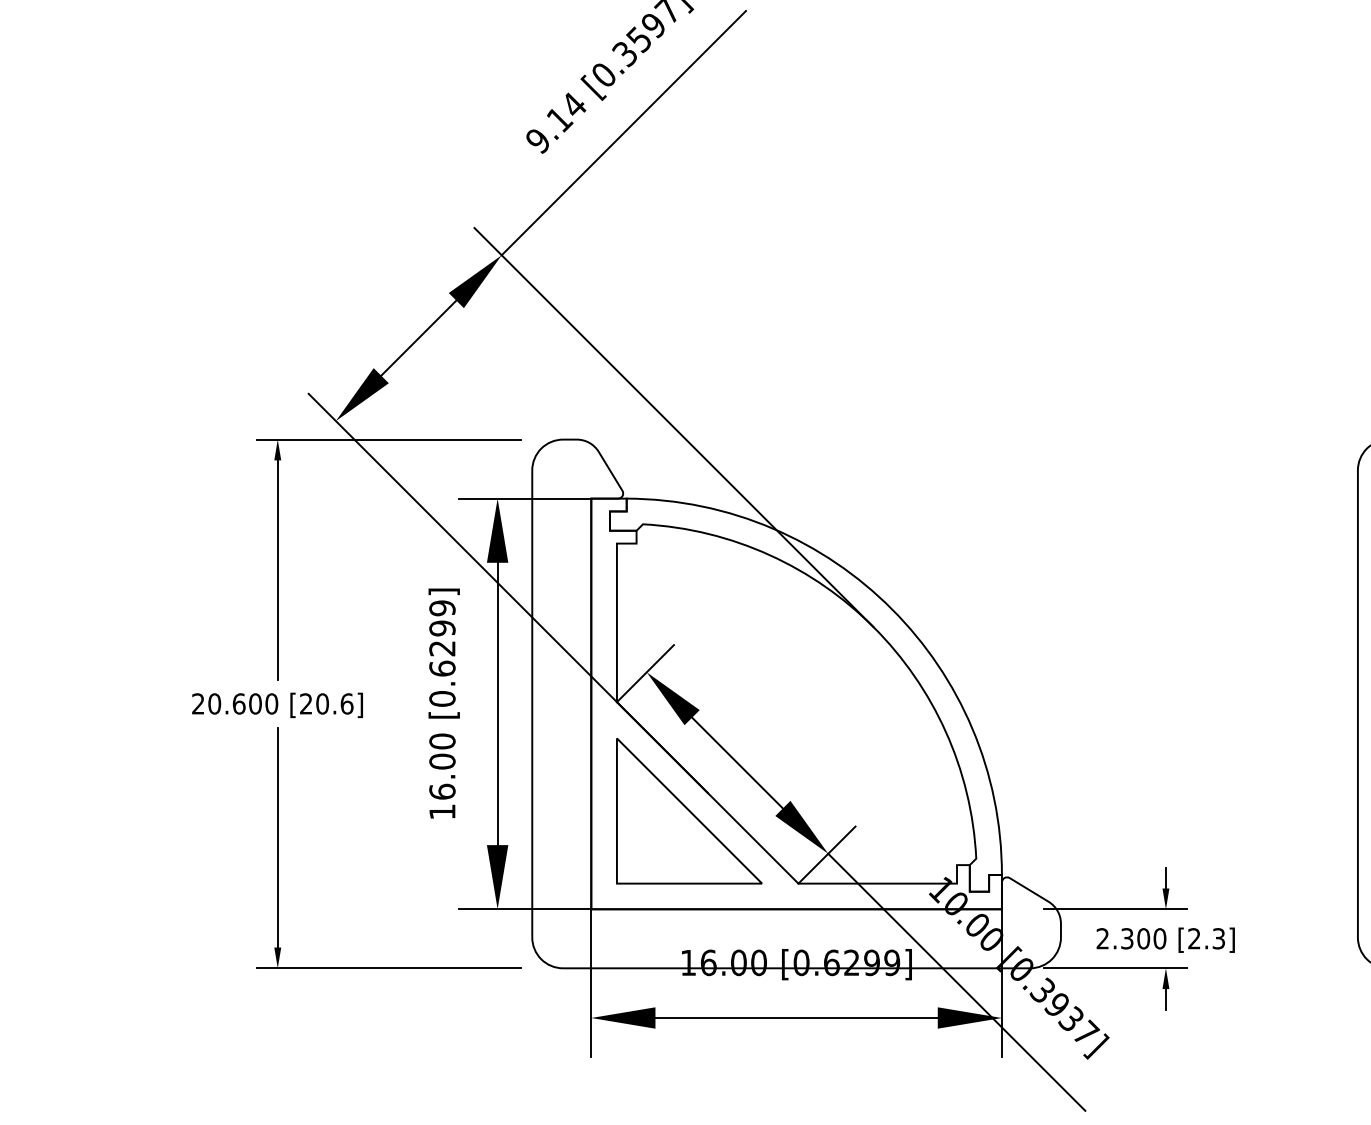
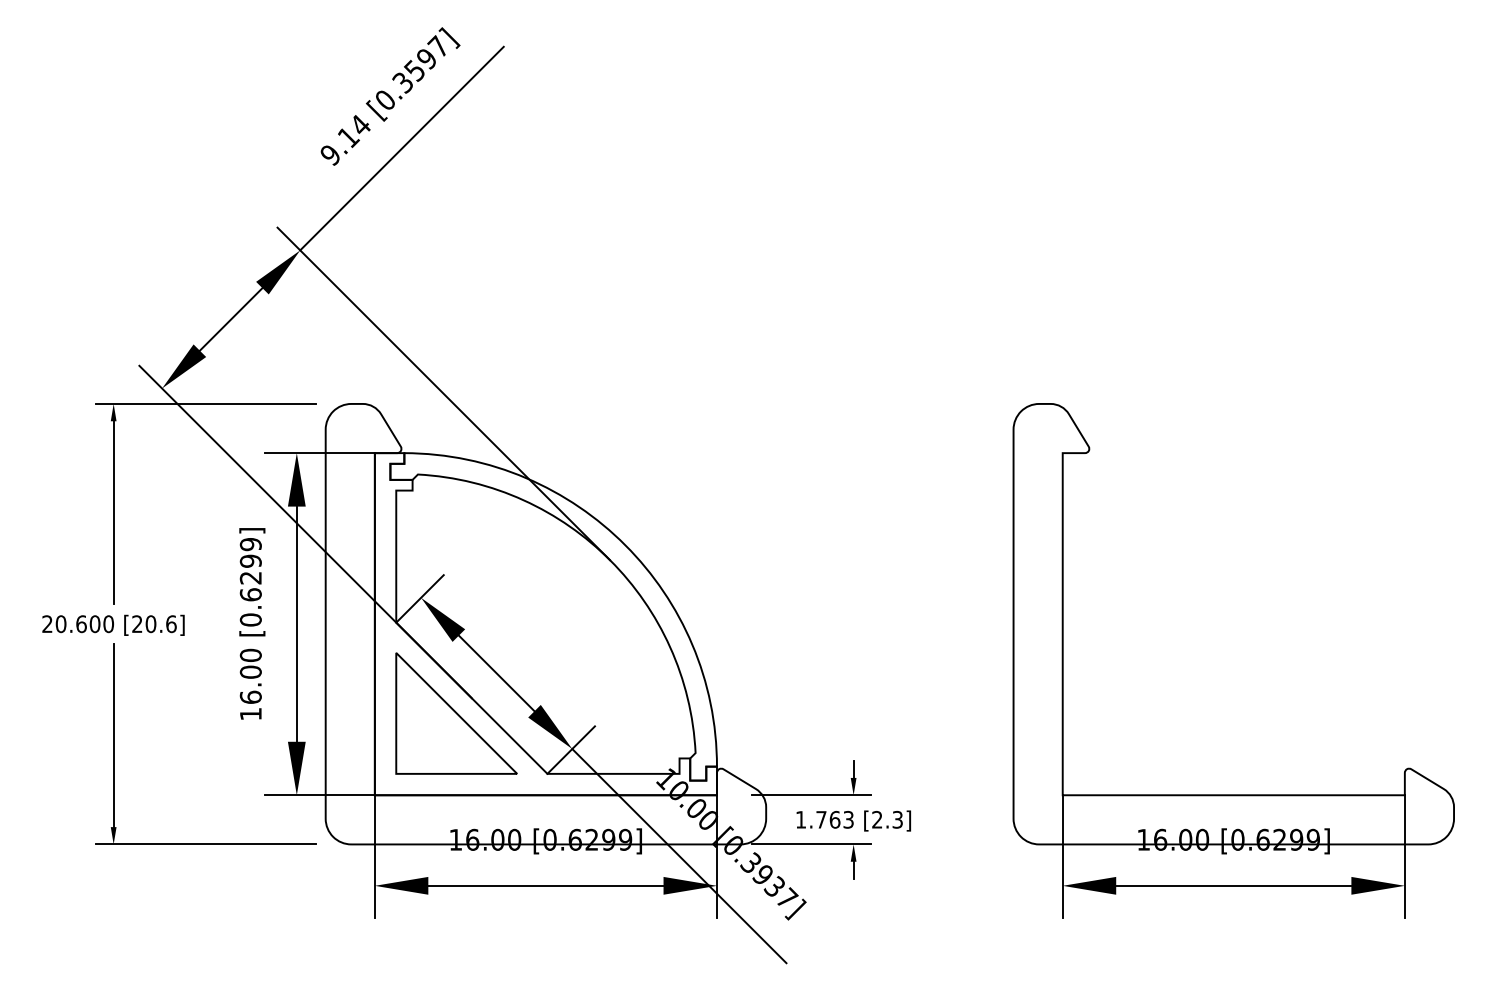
text: (1130, 938) -> (824, 819), 2.300 -> 1.763

